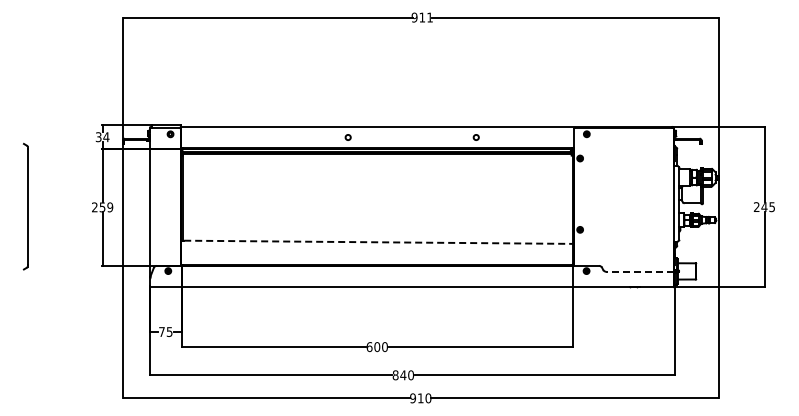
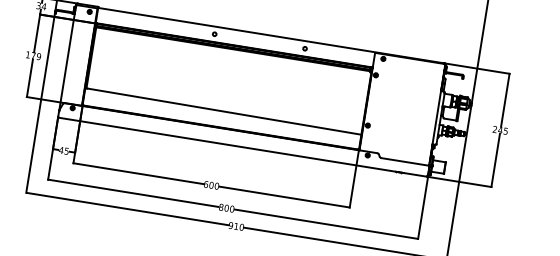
text: (98, 207) -> (30, 55), 259 -> 179
line: (378, 242) -> (224, 111), dashed -> solid
line: (639, 271) -> (405, 161), dashed -> solid
text: (161, 331) -> (61, 150), 75 -> 45
text: (403, 375) -> (226, 208), 840 -> 800

